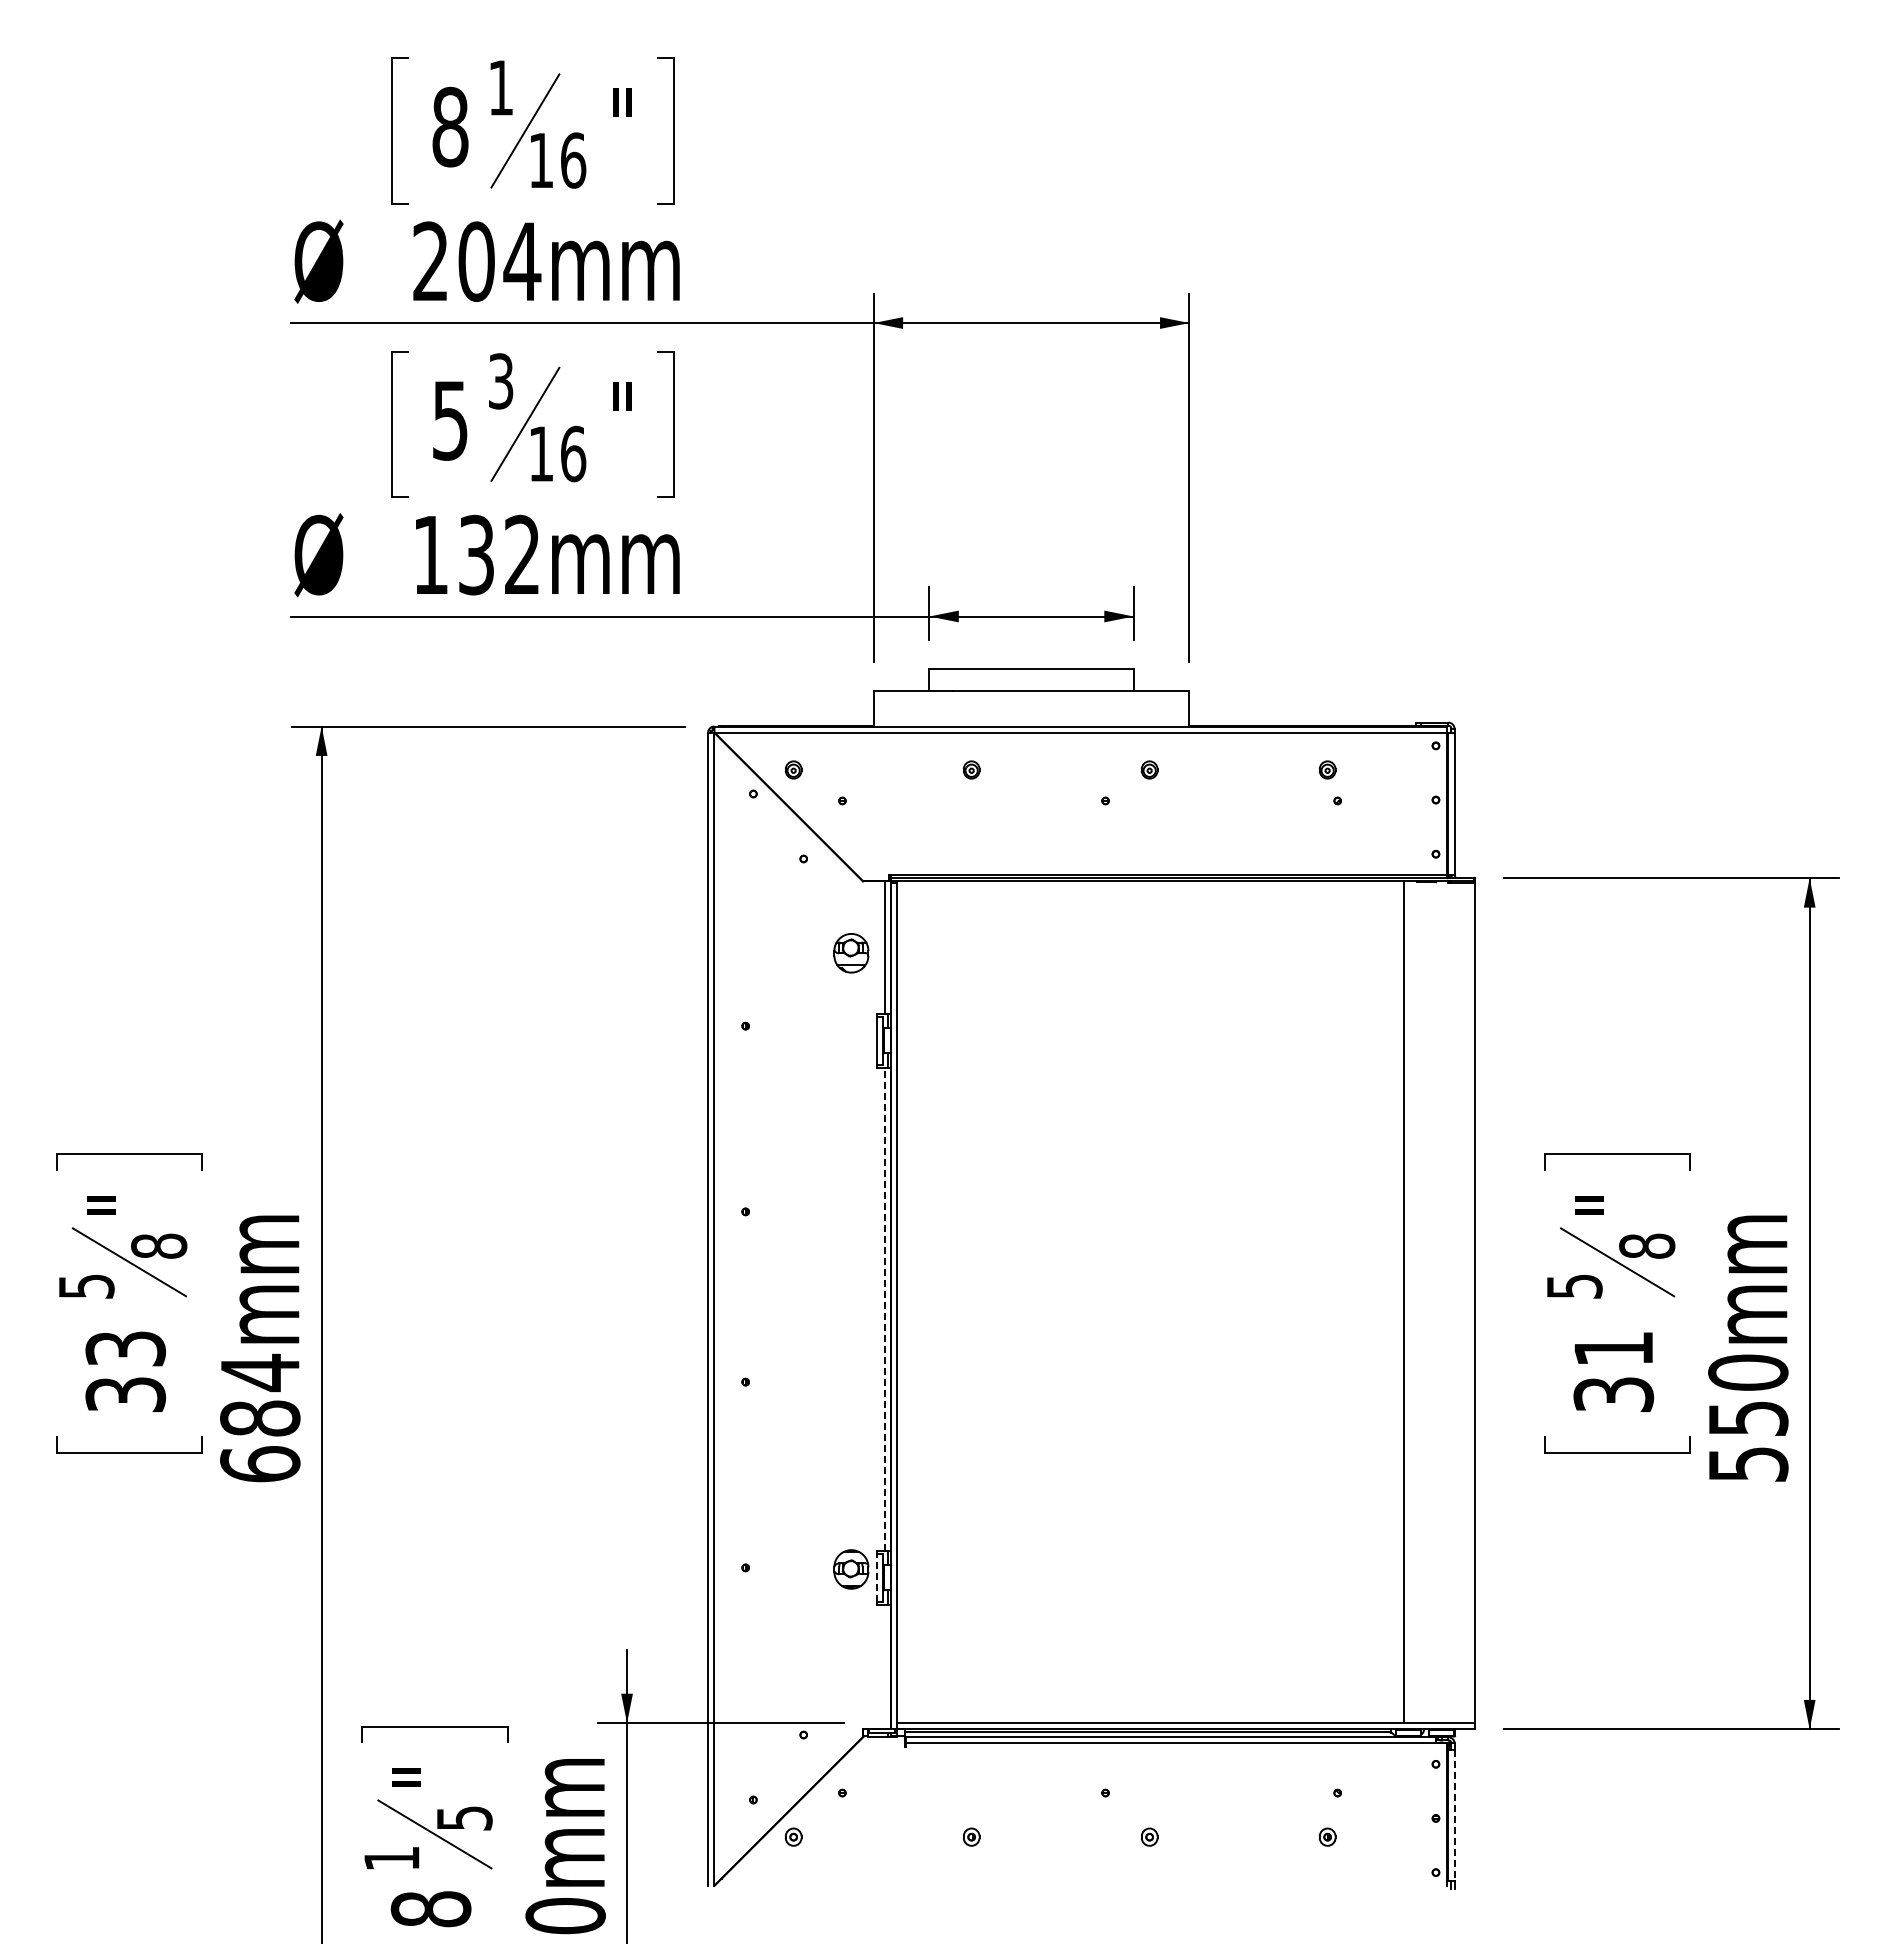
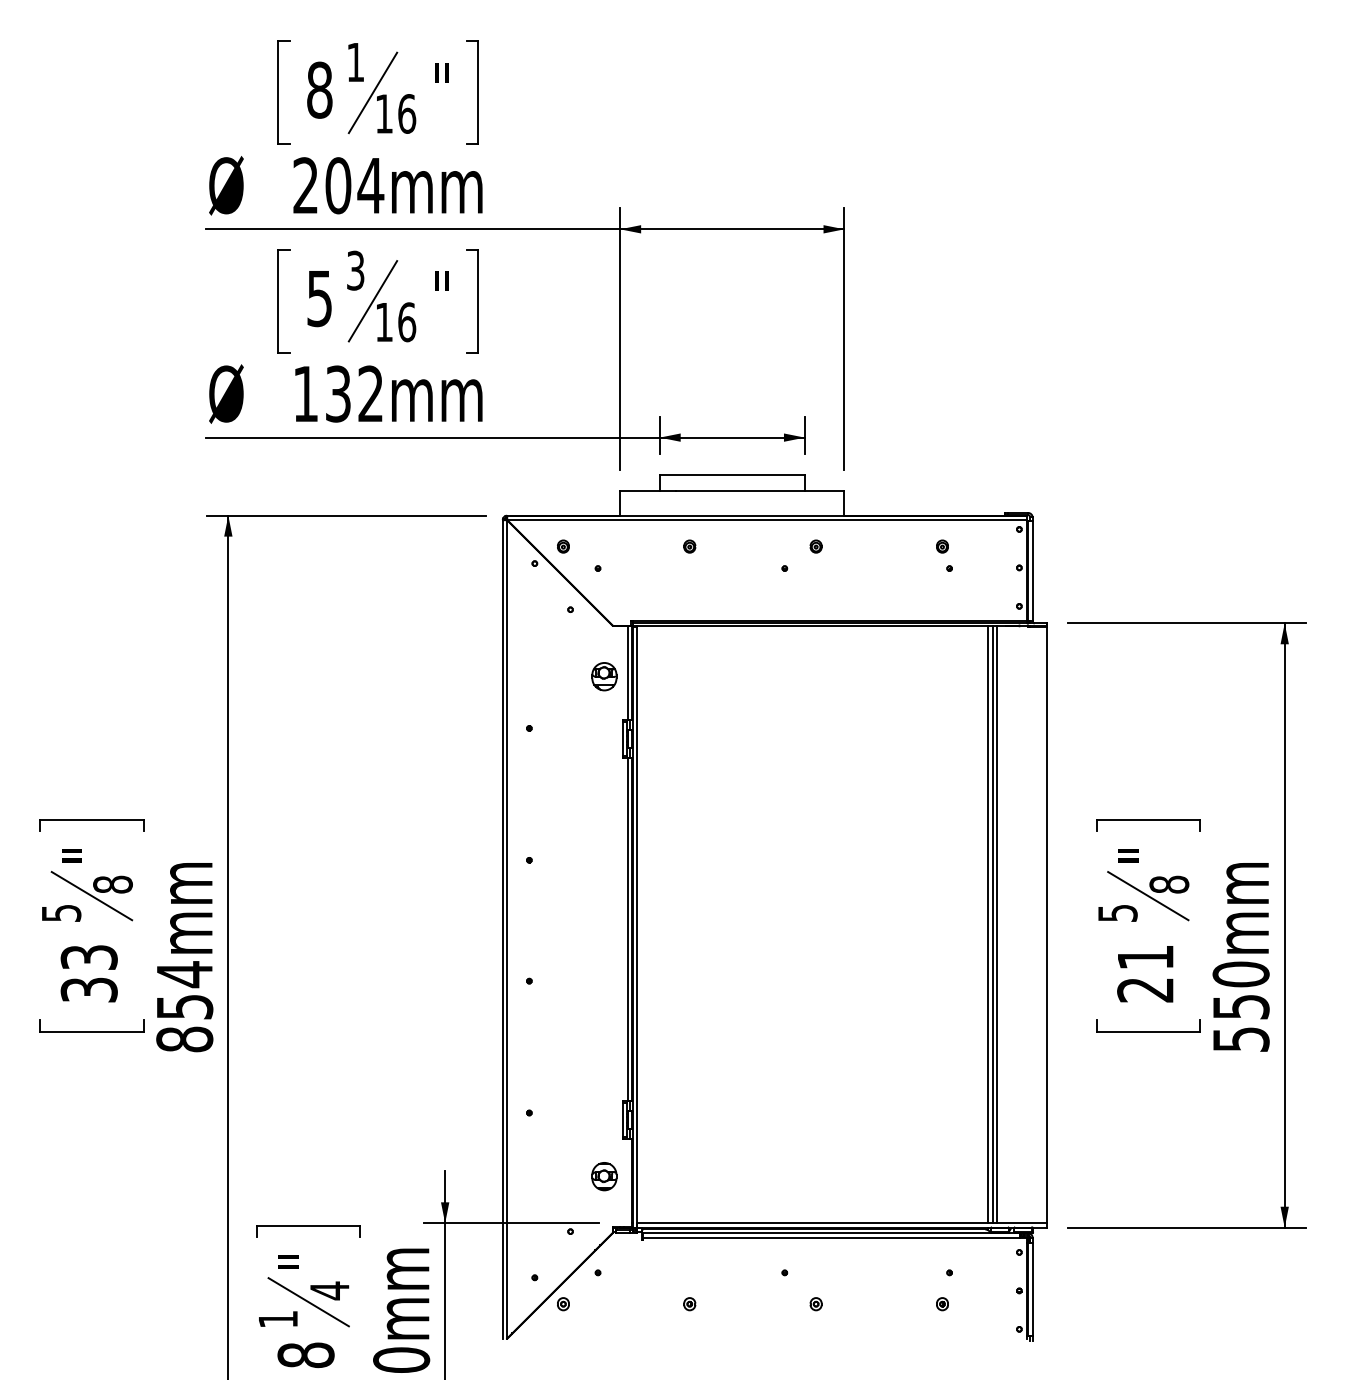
line: (1391, 1302) -> (987, 924), added
line: (1398, 1302) -> (992, 924), added
line: (884, 1308) -> (627, 928), dashed -> solid
text: (1613, 1394) -> (1145, 989), 31 -> 21
text: (260, 1441) -> (184, 1023), 684mm -> 854mm
part: (851, 1569) -> (604, 1176), moved
line: (876, 1577) -> (622, 1119), dashed -> solid
line: (1454, 1815) -> (1032, 1288), dashed -> solid
text: (464, 1818) -> (329, 1290), 5 -> 4

